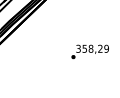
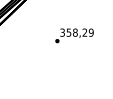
text: (89, 51) -> (73, 35), moved

